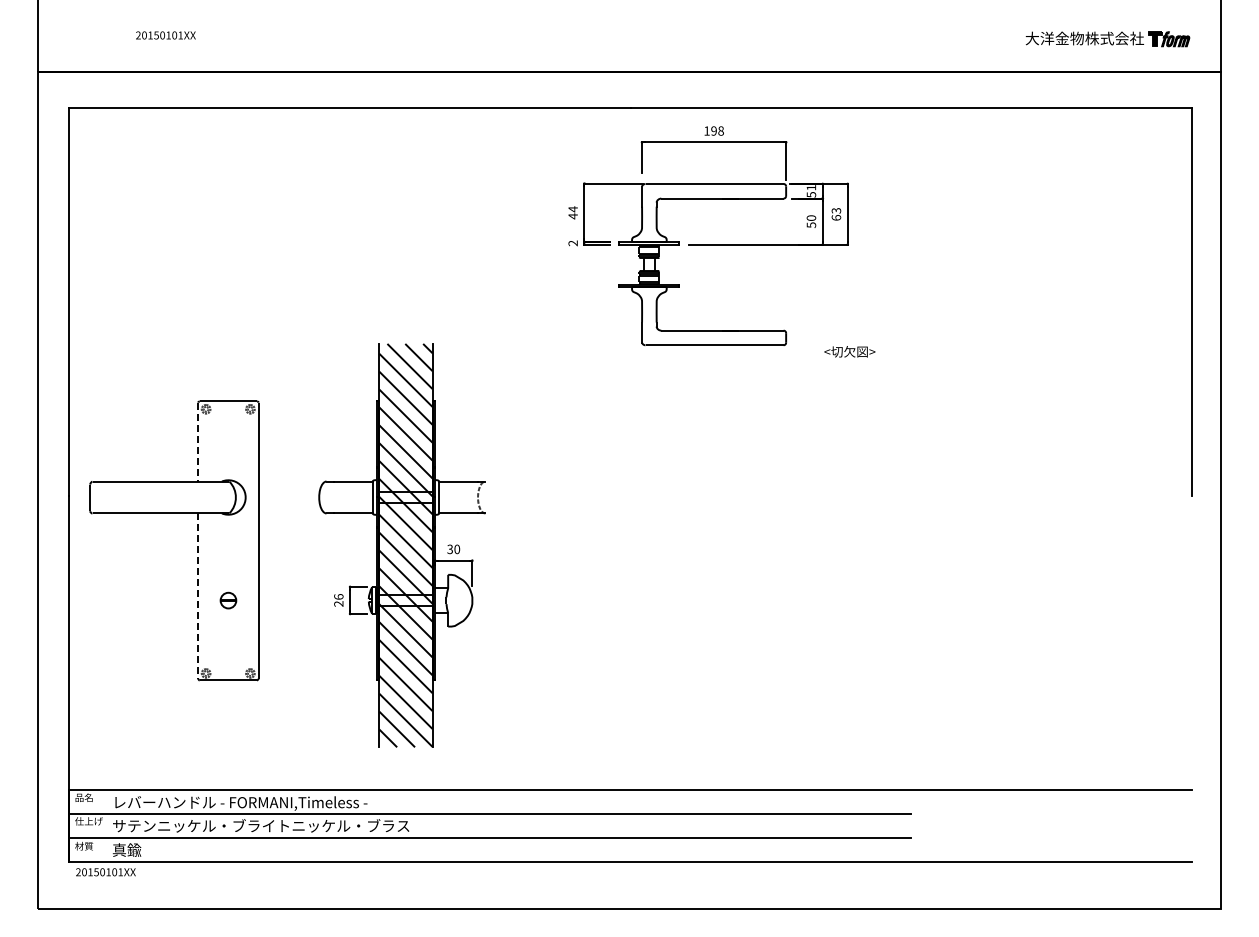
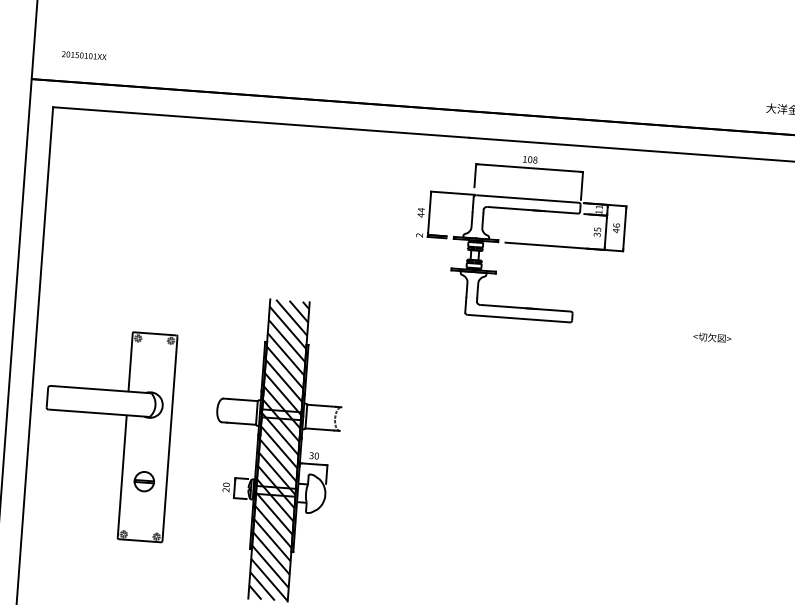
text: (165, 35) -> (83, 55), moved
text: (713, 130) -> (529, 159), 198 -> 108
text: (811, 194) -> (598, 212), 51 -> 11
text: (836, 213) -> (616, 227), 63 -> 46
text: (811, 221) -> (597, 232), 50 -> 35
text: (849, 351) -> (712, 337), moved
line: (198, 442) -> (130, 362), dashed -> solid
line: (198, 596) -> (122, 476), dashed -> solid
text: (338, 596) -> (226, 484), 26 -> 20
part: (228, 600) -> (144, 481), size x1.67

